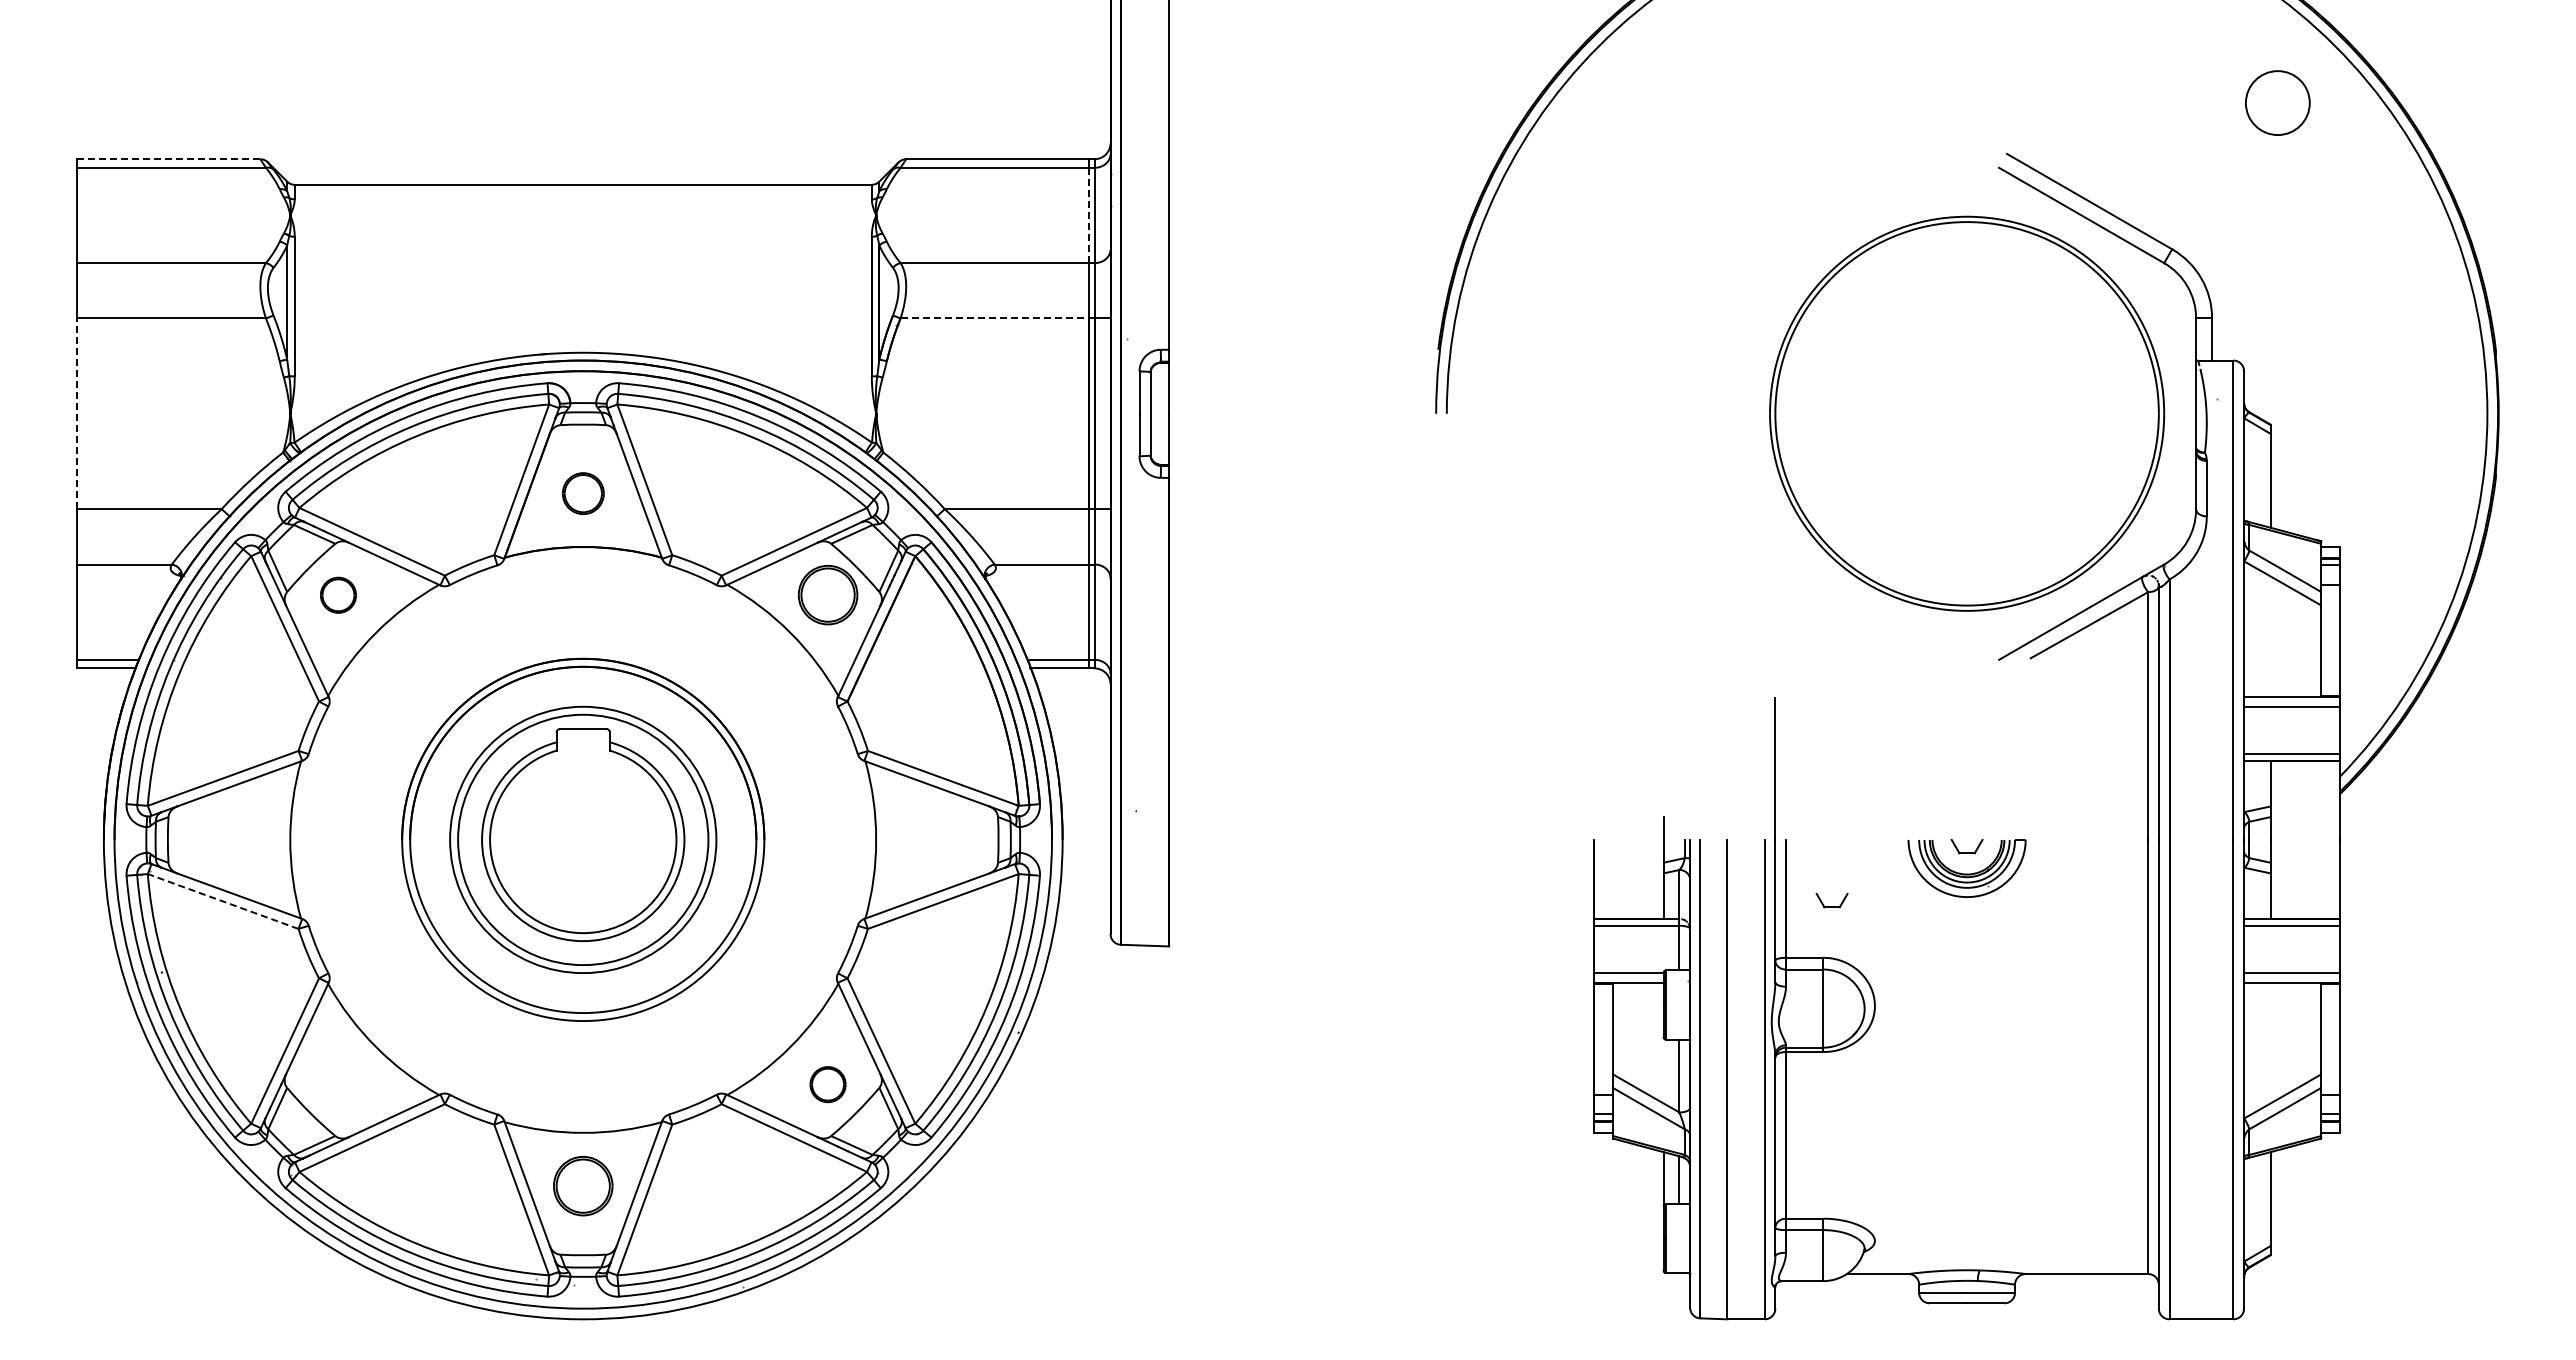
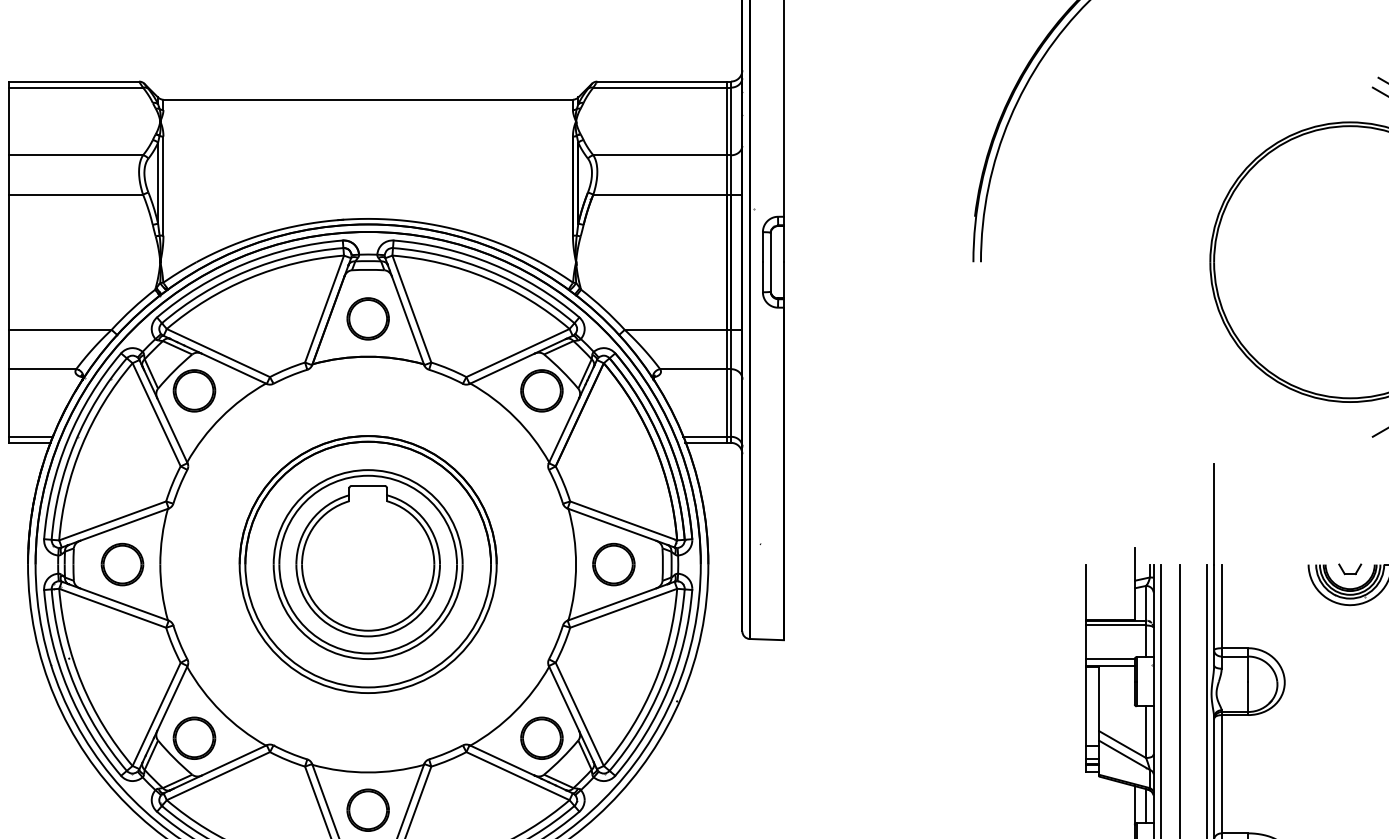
line: (168, 159) -> (73, 81), dashed -> solid
line: (1089, 215) -> (727, 121), dashed -> solid
line: (995, 318) -> (660, 194), dashed -> solid
line: (77, 413) -> (9, 261), dashed -> solid
part: (583, 493) -> (368, 318), size x1.43
part: (338, 595) -> (194, 391), size x1.67
part: (236, 839) -> (122, 564), added
part: (929, 839) -> (613, 564), added
part: (1831, 900) -> (1253, 607), removed
line: (222, 901) -> (112, 608), dashed -> solid
part: (338, 1084) -> (194, 738), added
part: (827, 1084) -> (541, 738), size x1.67

